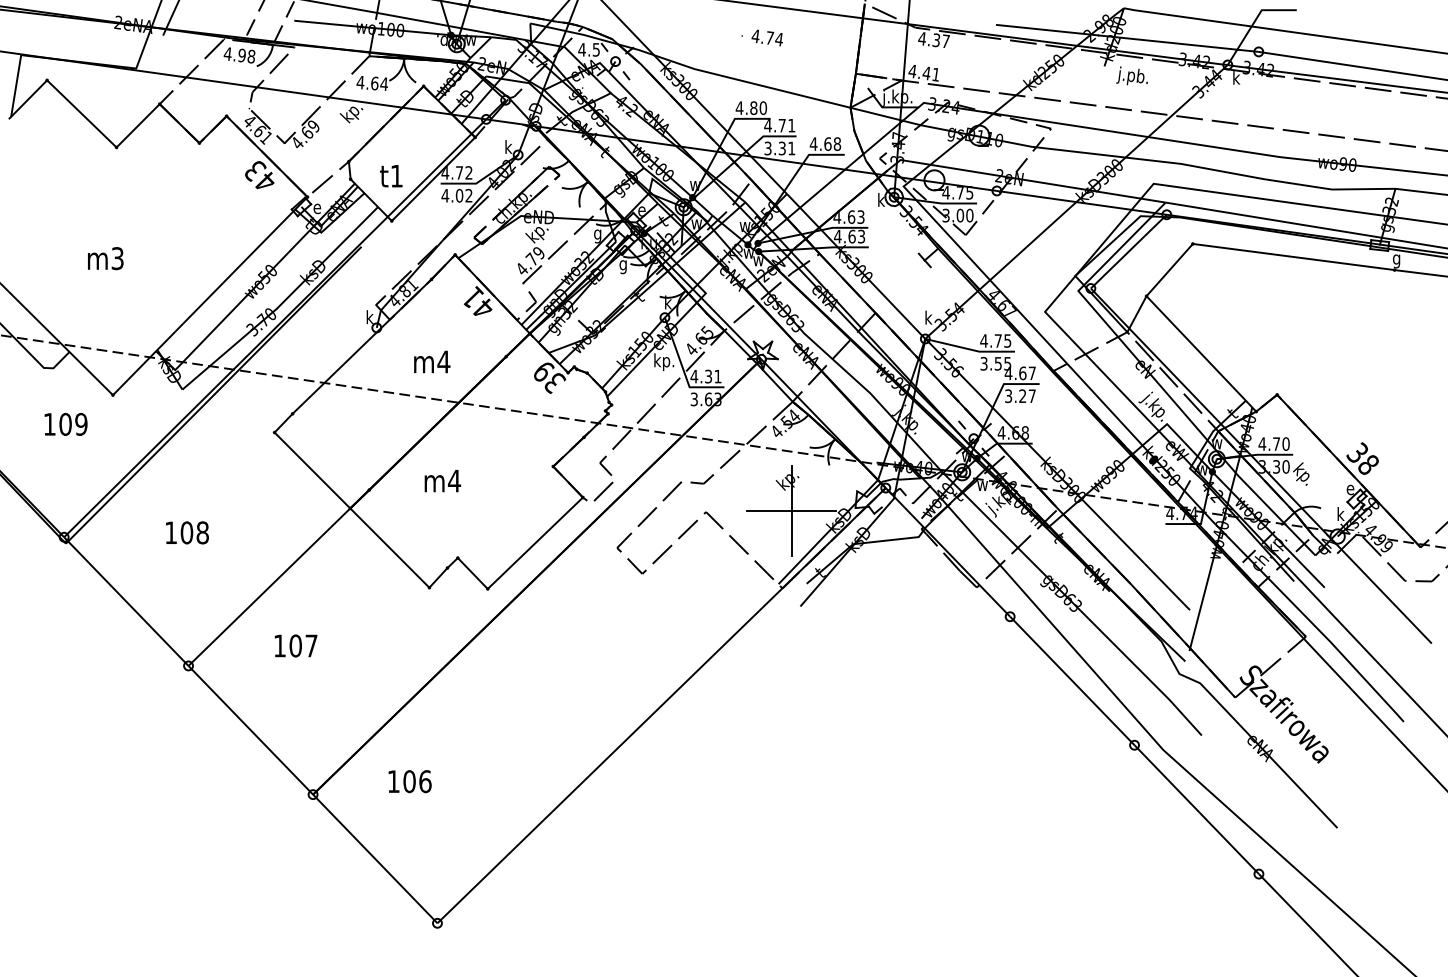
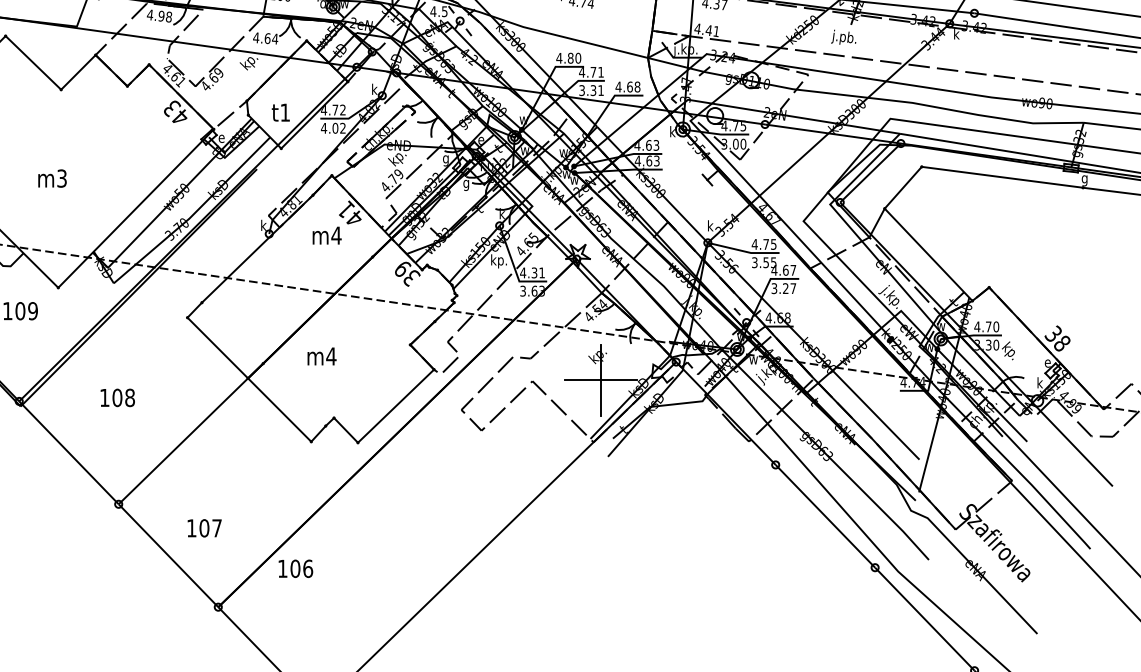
text: (1131, 75) -> (843, 36), moved
text: (432, 361) -> (327, 235), moved
text: (295, 645) -> (204, 527), moved
text: (409, 781) -> (295, 568), moved

